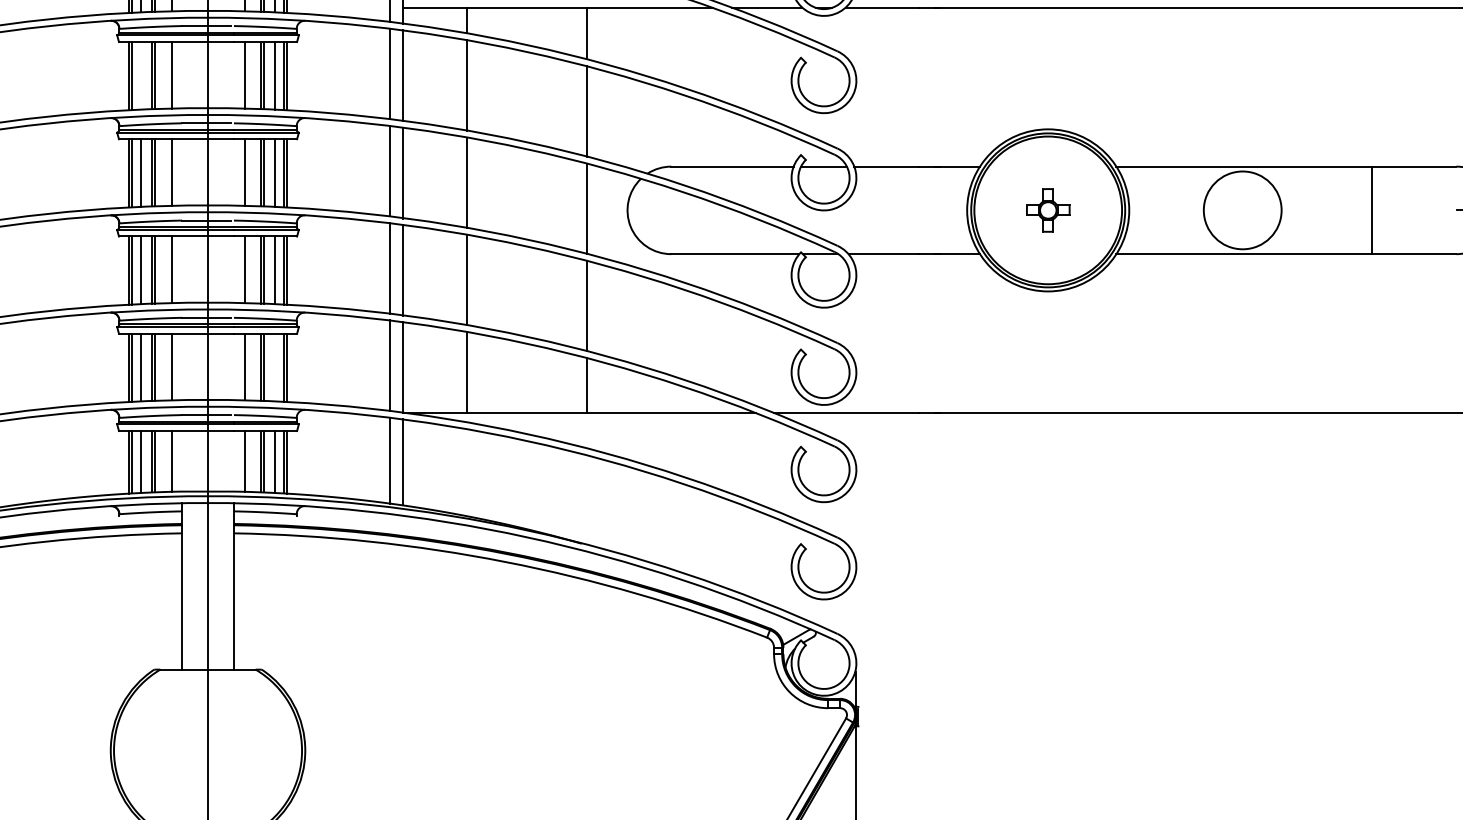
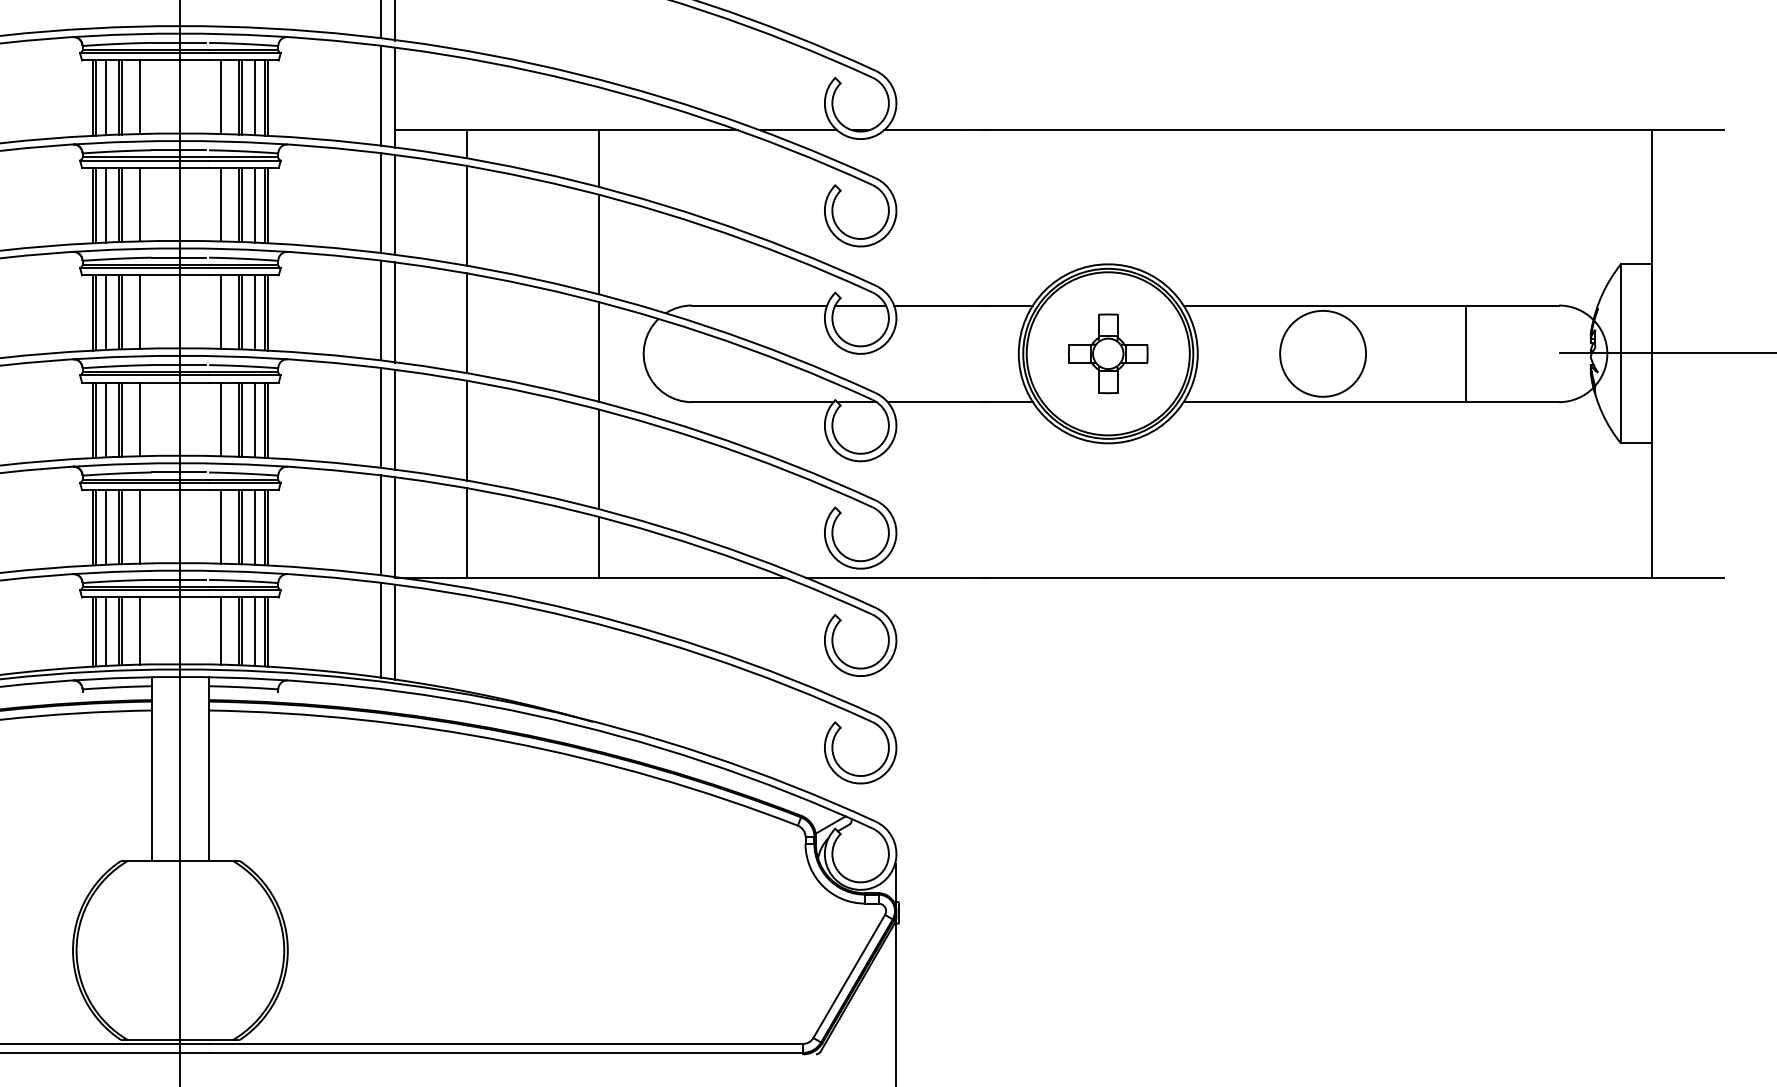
line: (141, 75) -> (106, 204), added
part: (1048, 210) -> (1108, 353), size x1.67
line: (275, 367) -> (254, 527), added

